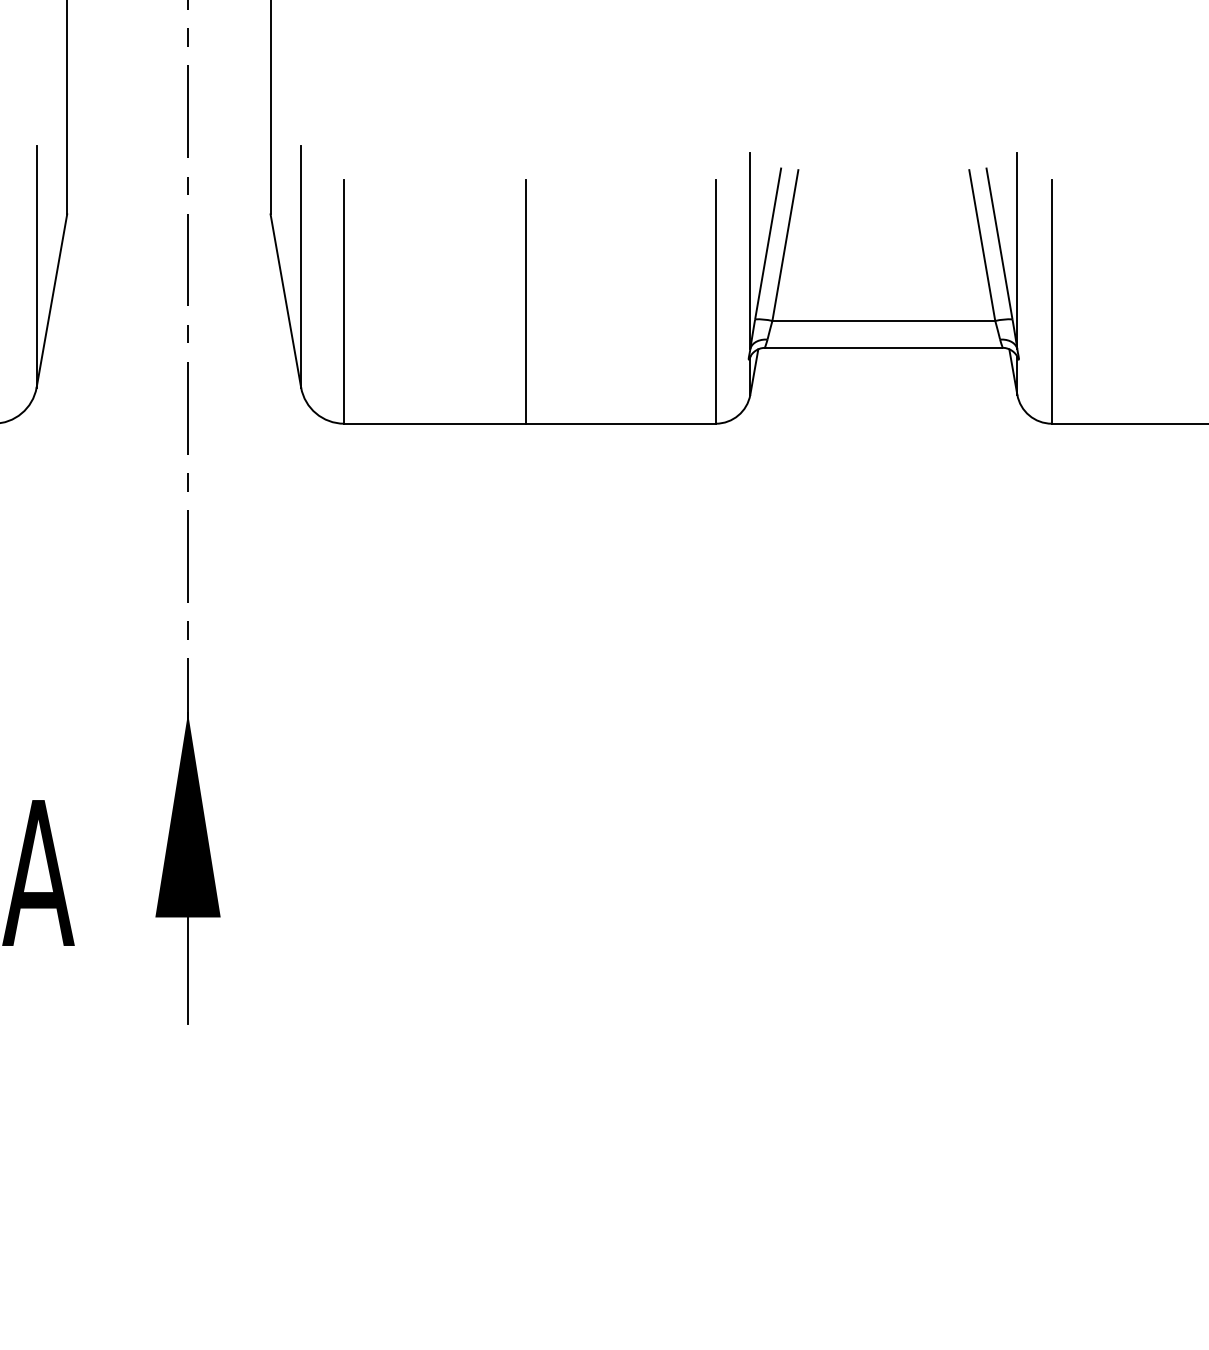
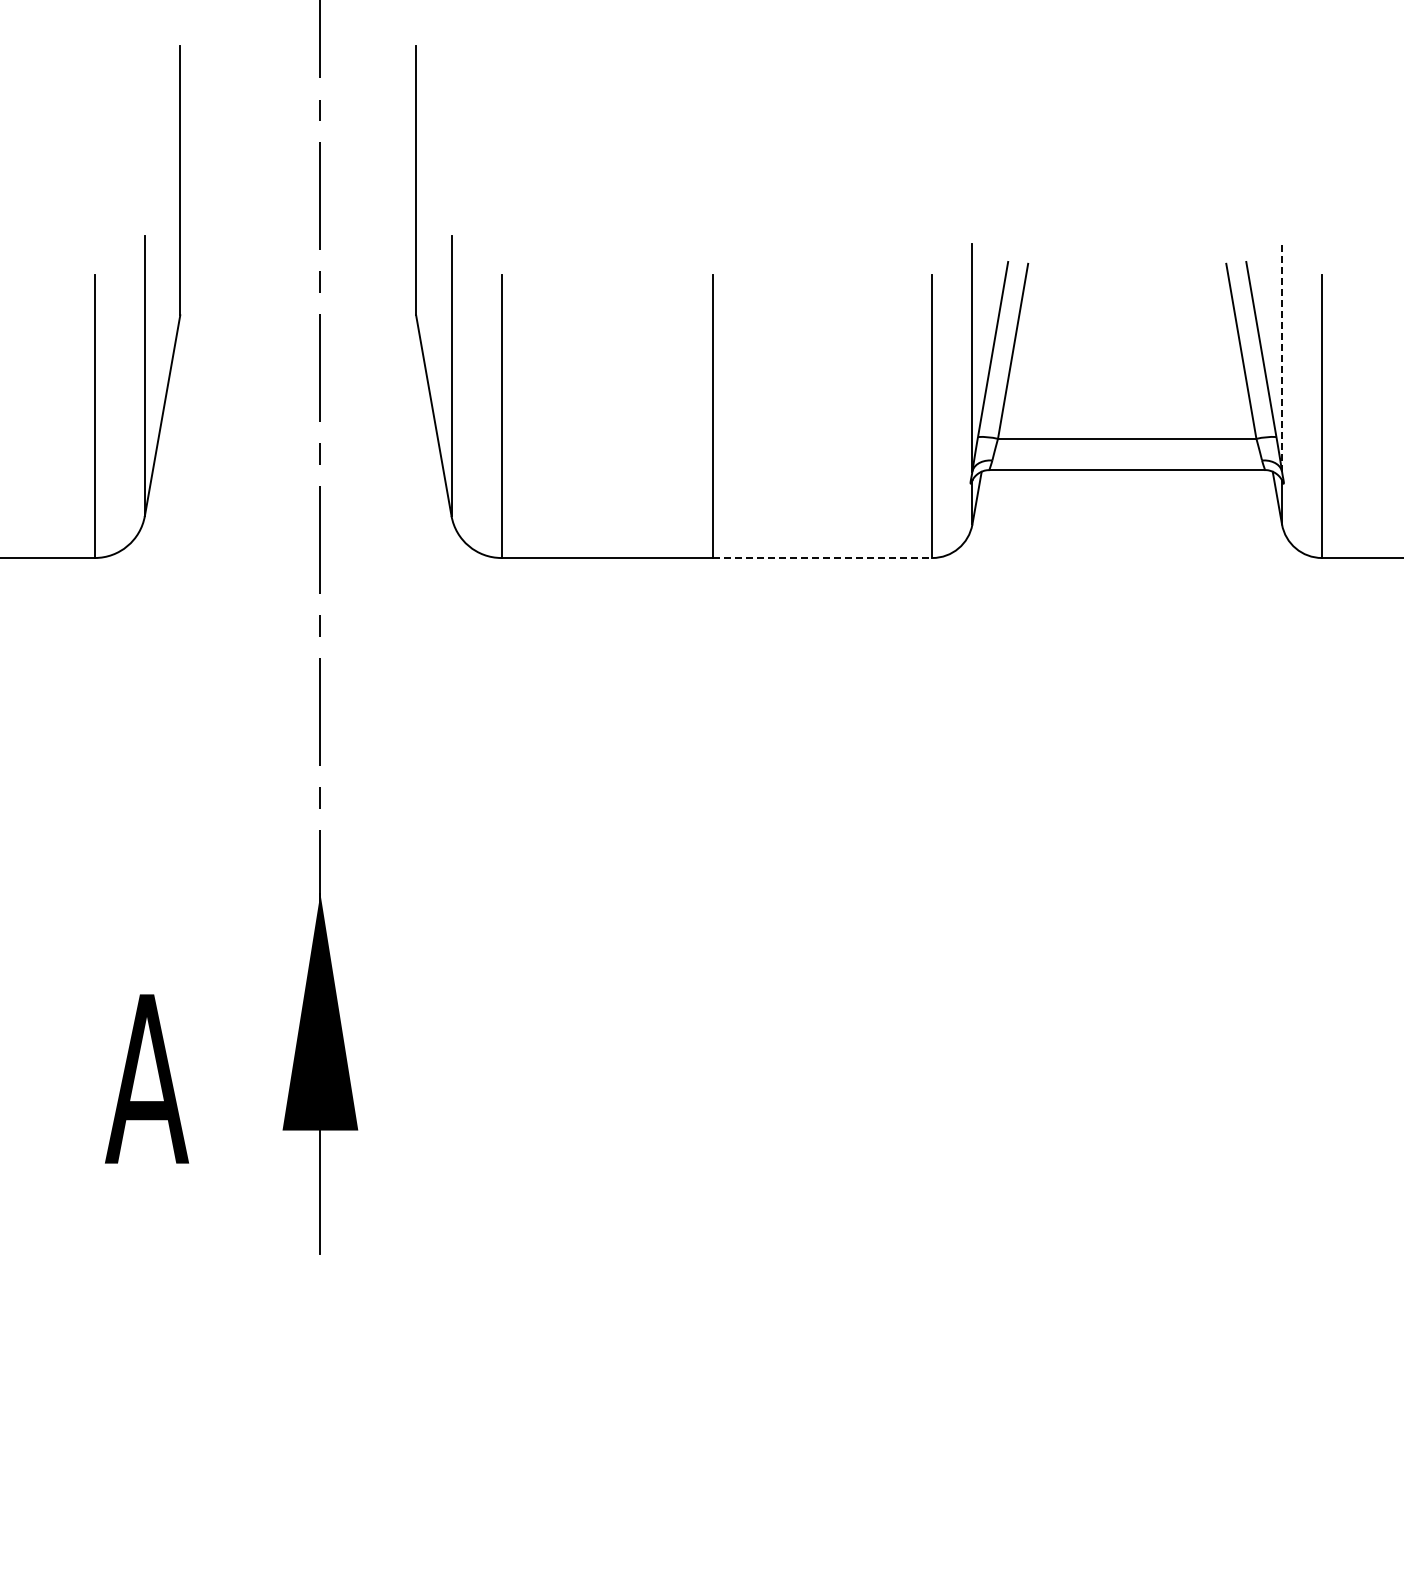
line: (1017, 250) -> (1282, 357), solid -> dashed
line: (621, 424) -> (822, 558), solid -> dashed

